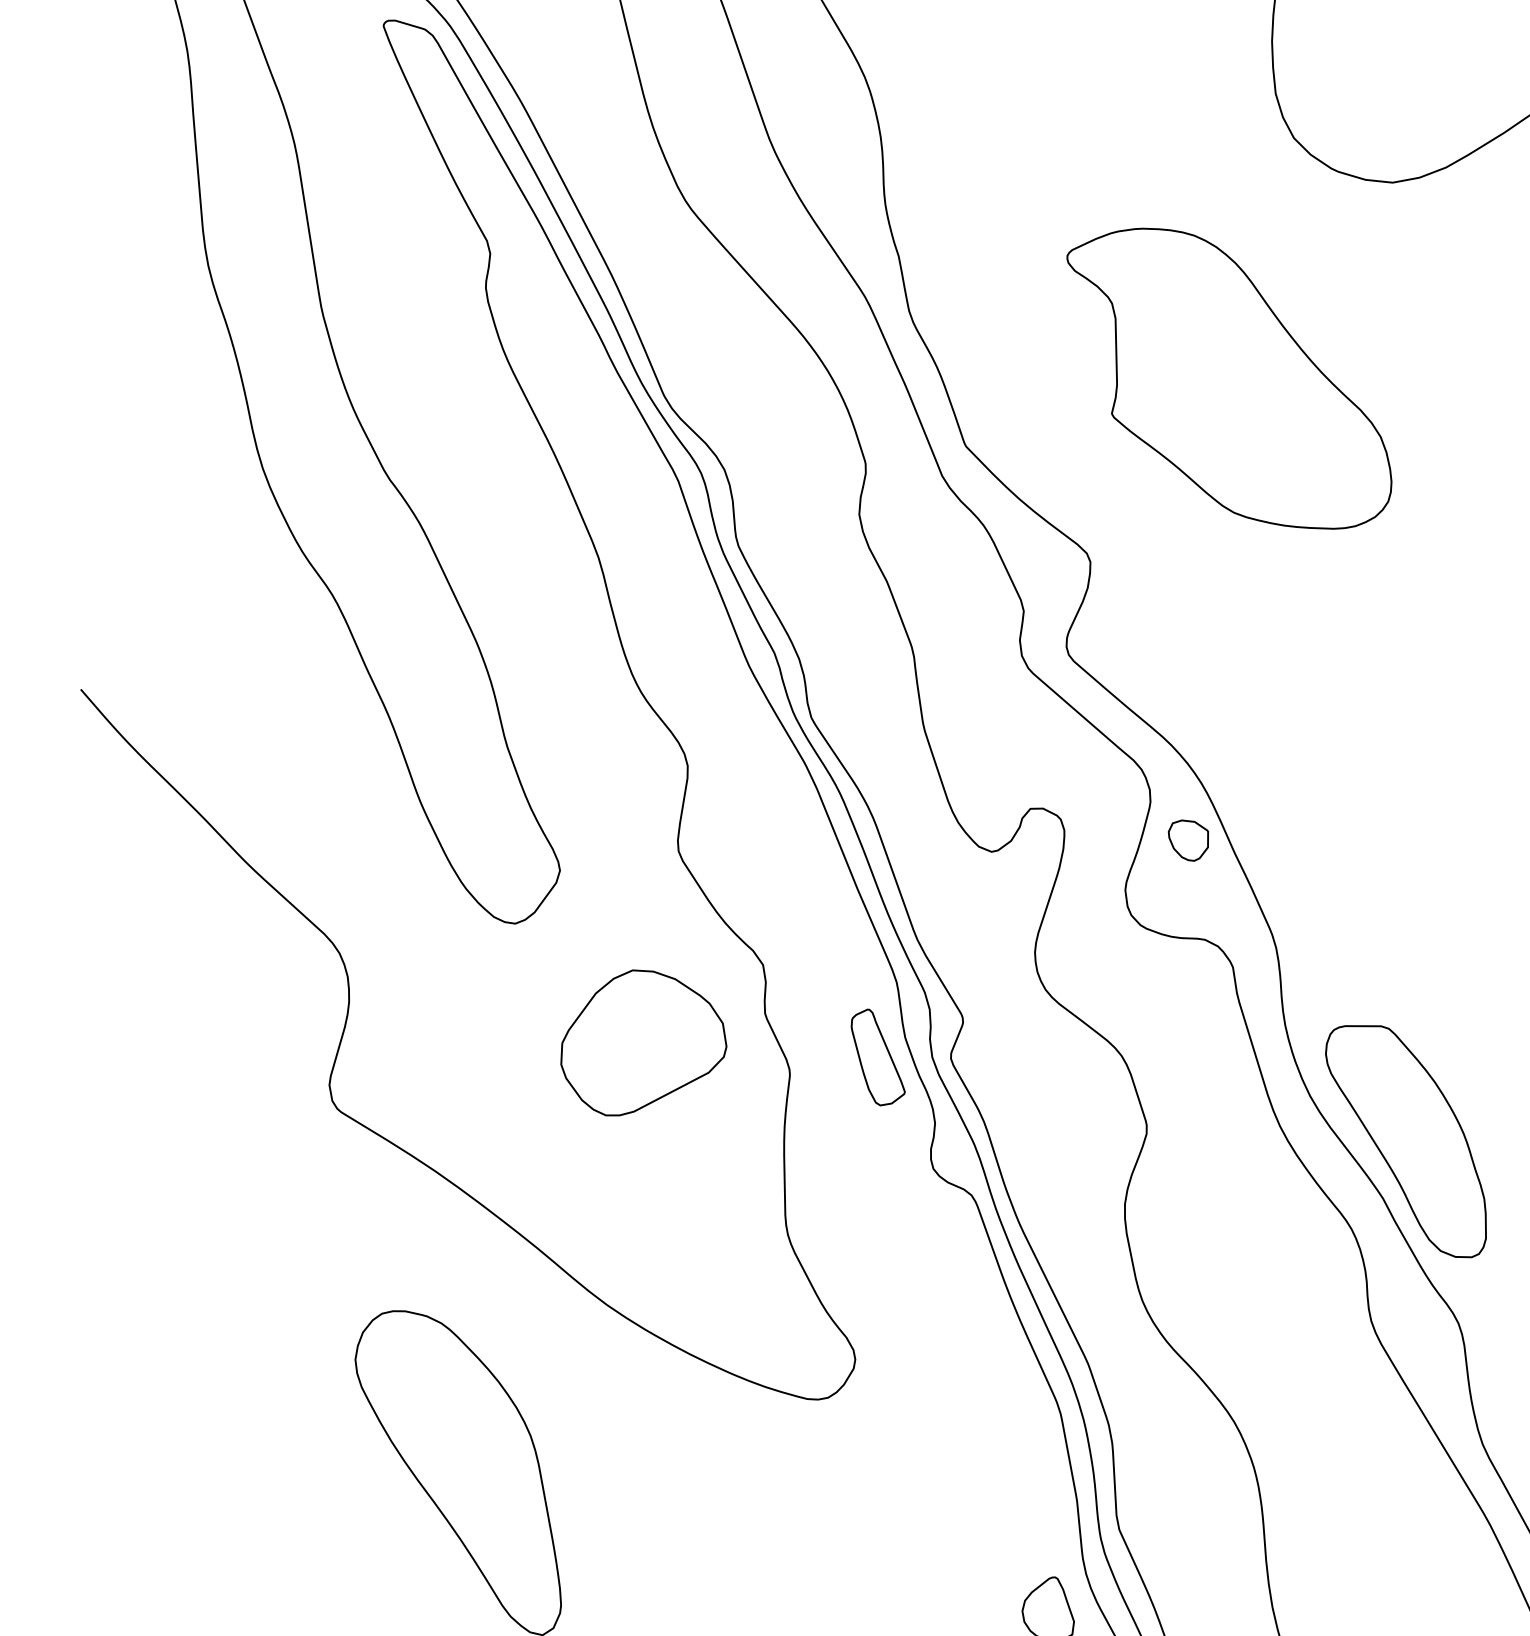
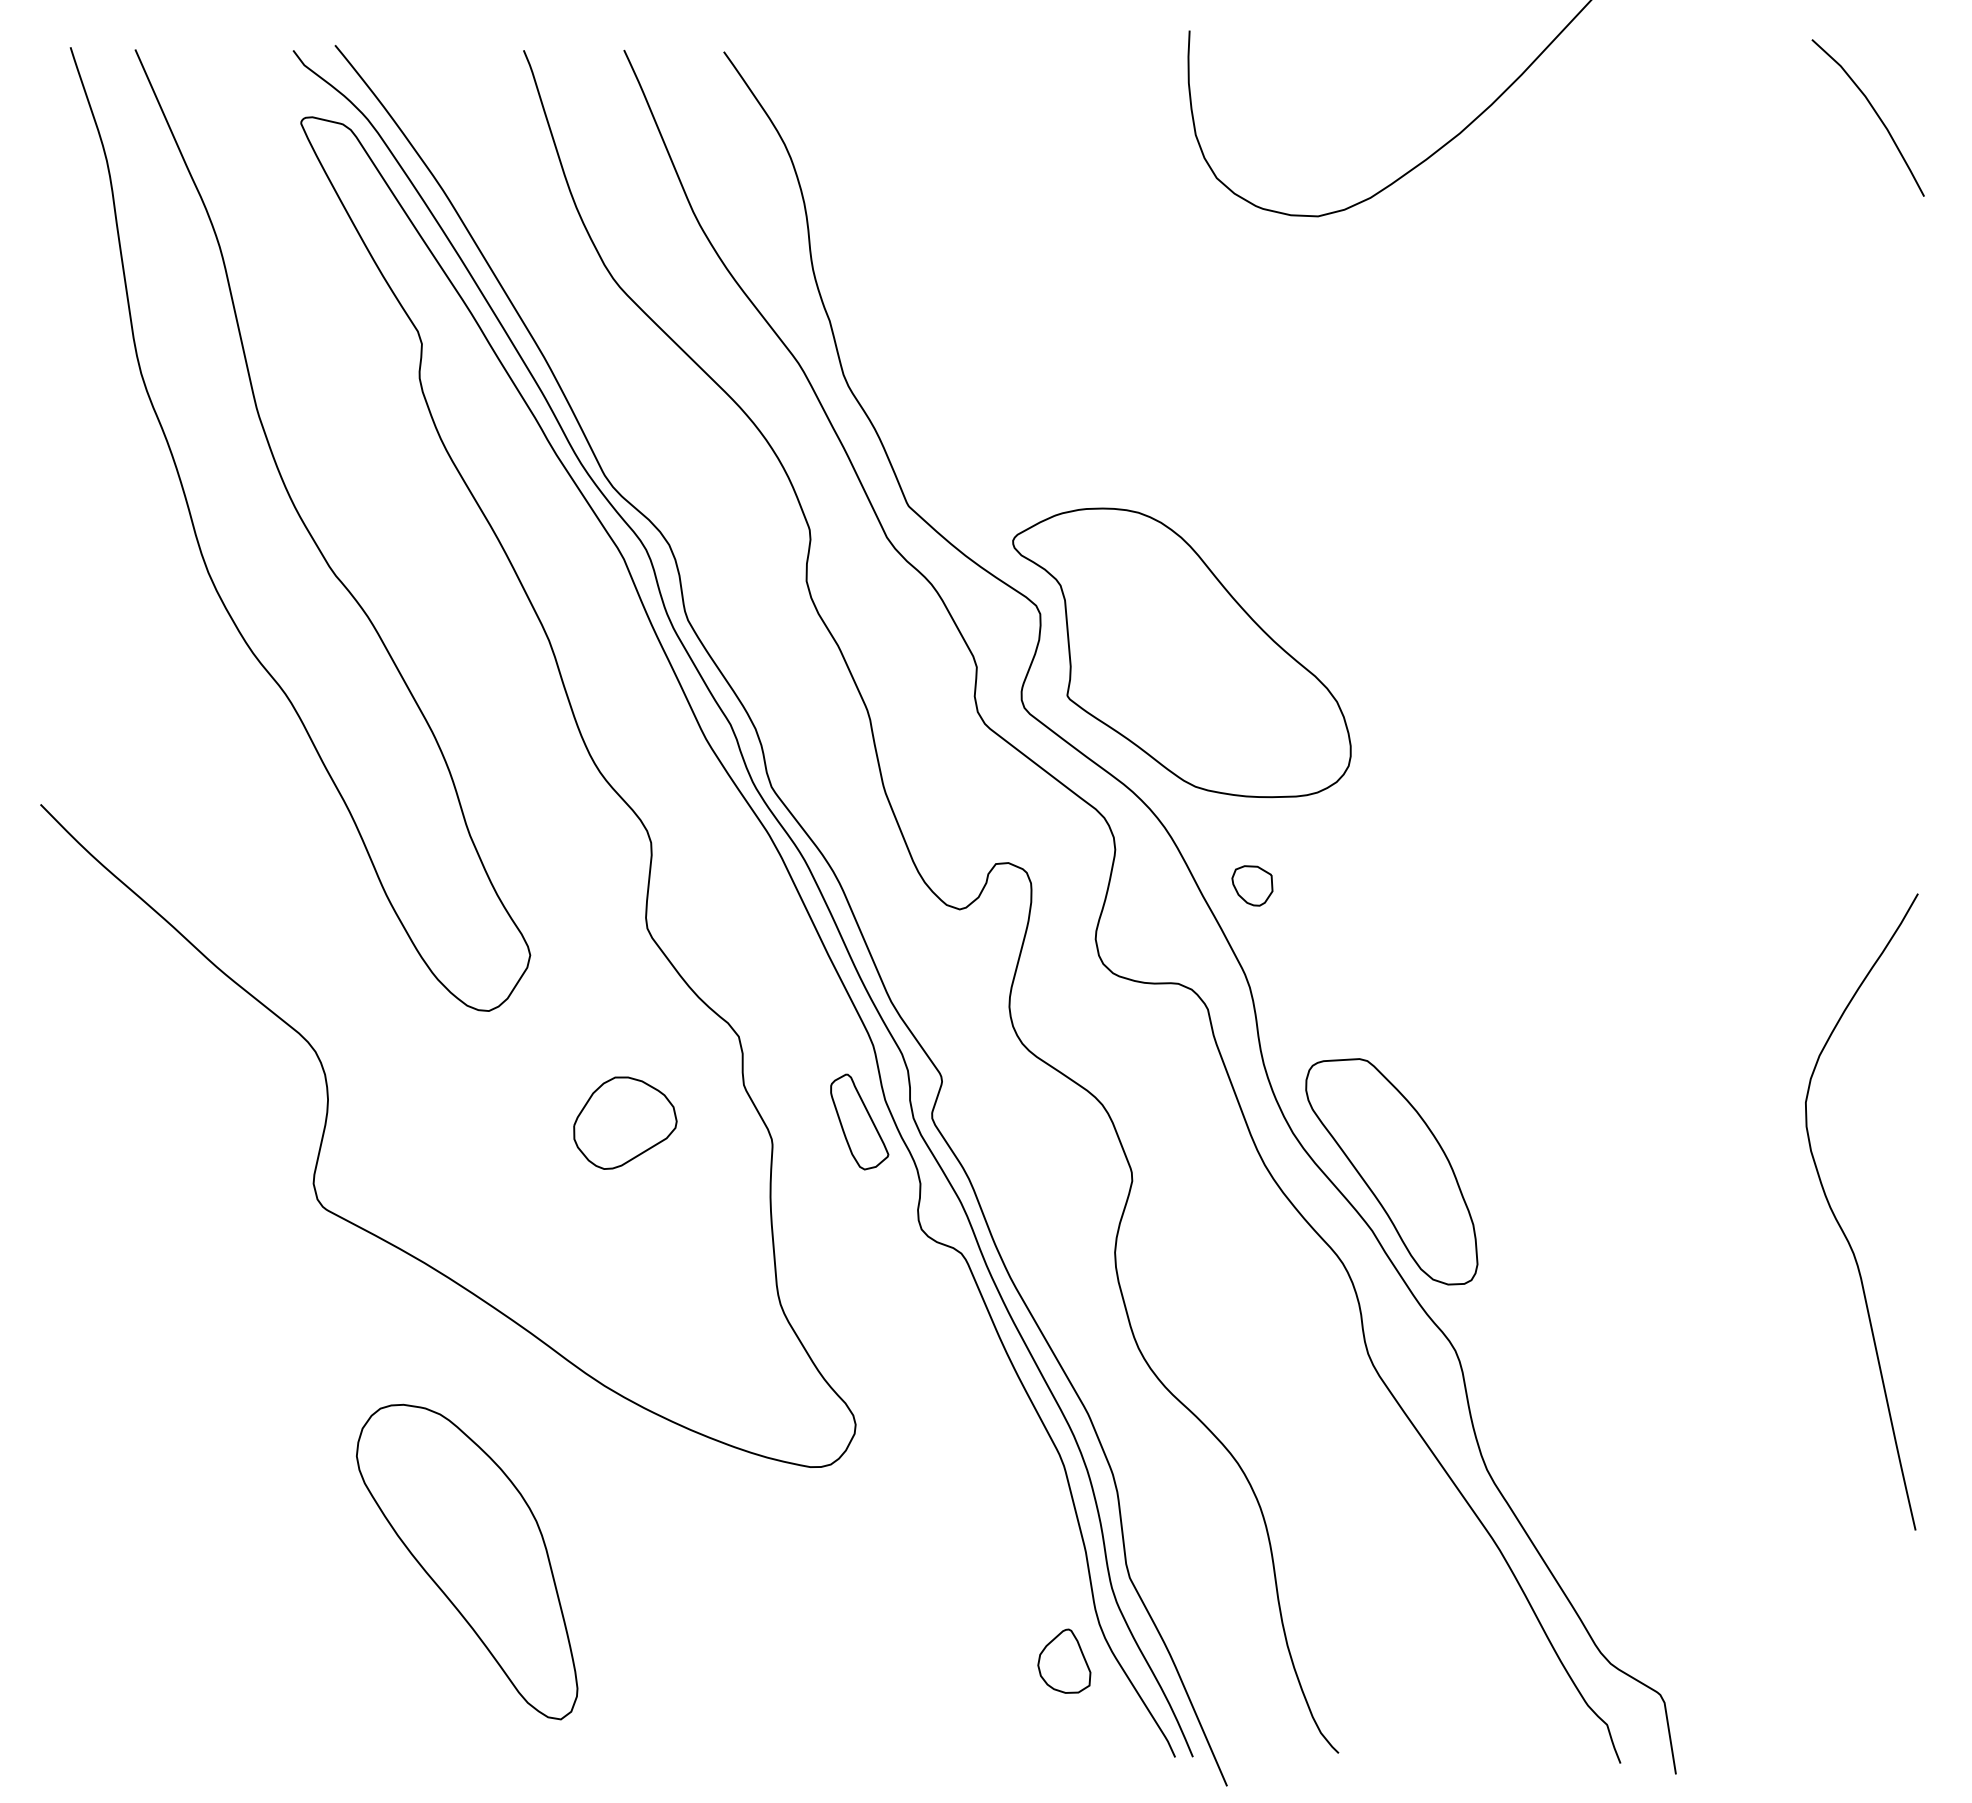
part: (1228, 377) -> (1181, 652), moved
part: (1188, 840) -> (1252, 885), moved
part: (644, 1043) -> (625, 1122), size x0.62

